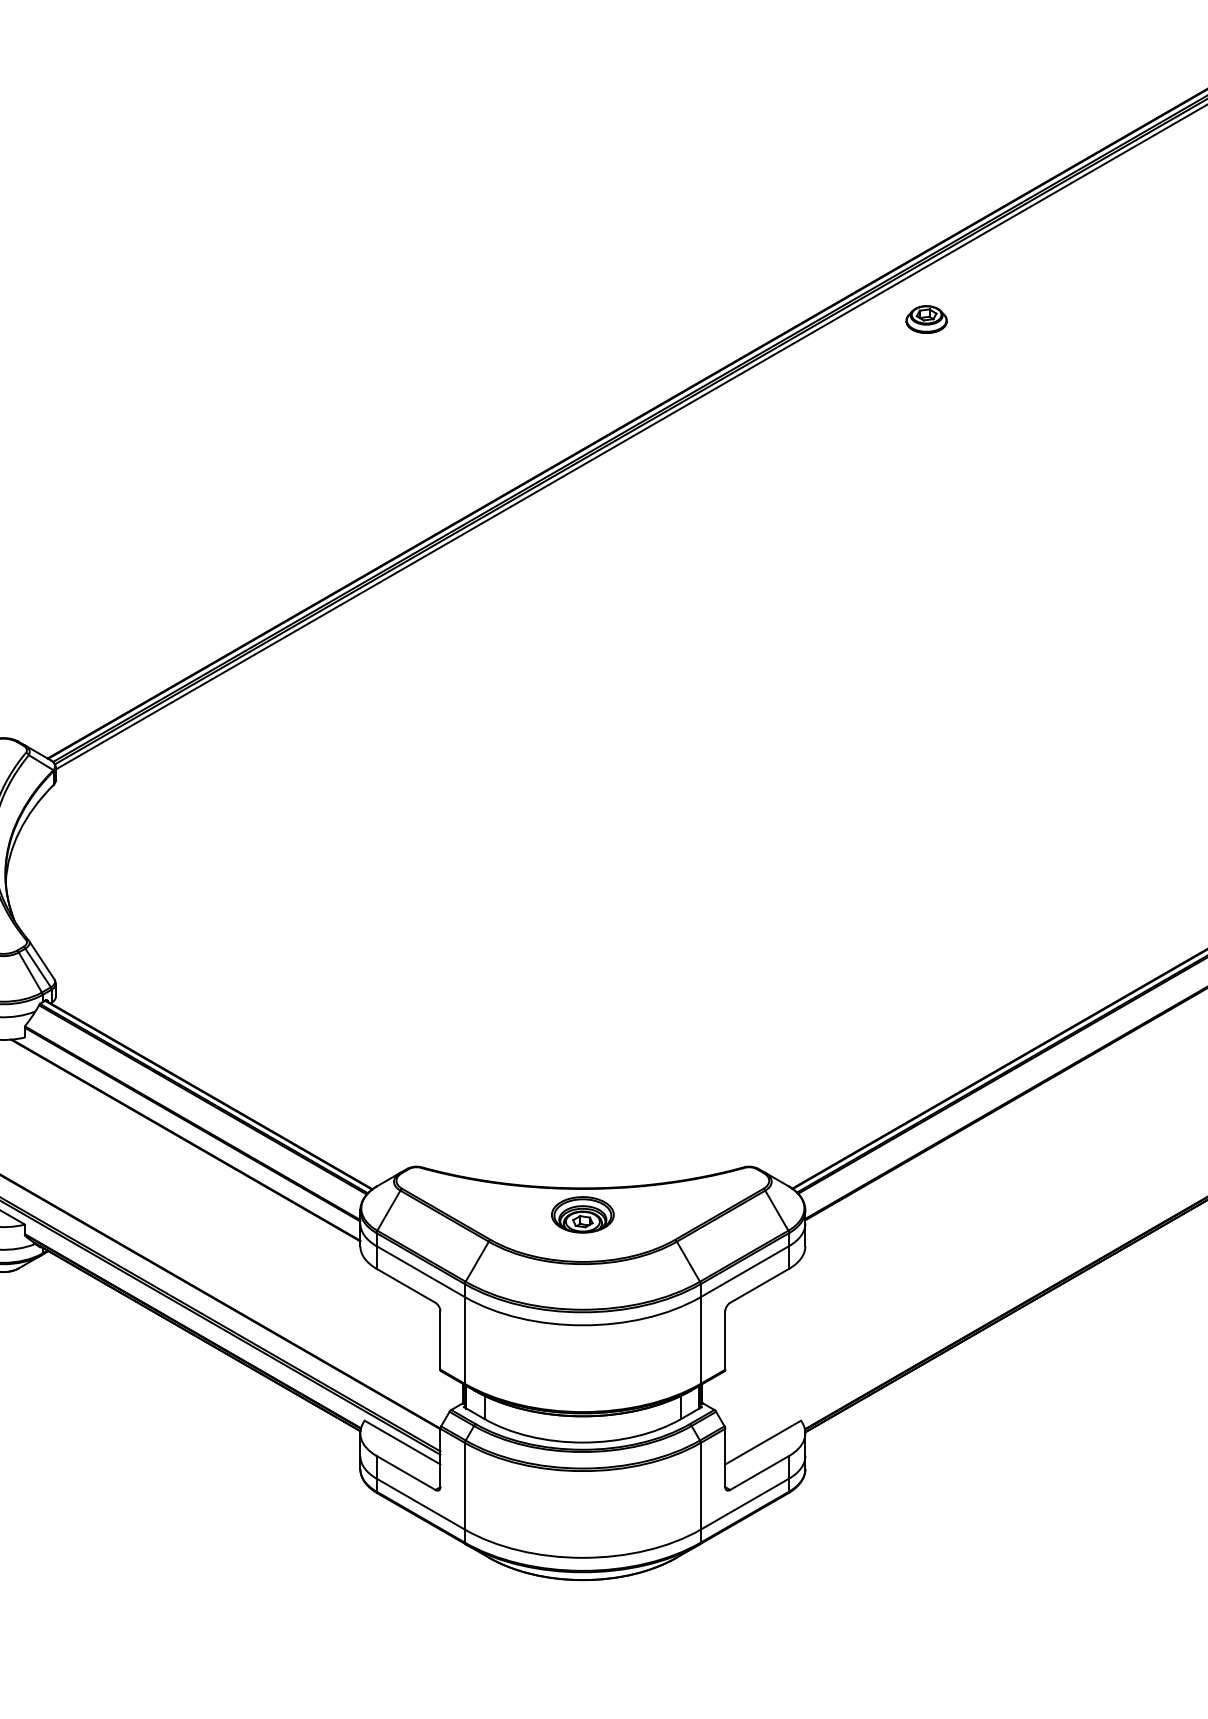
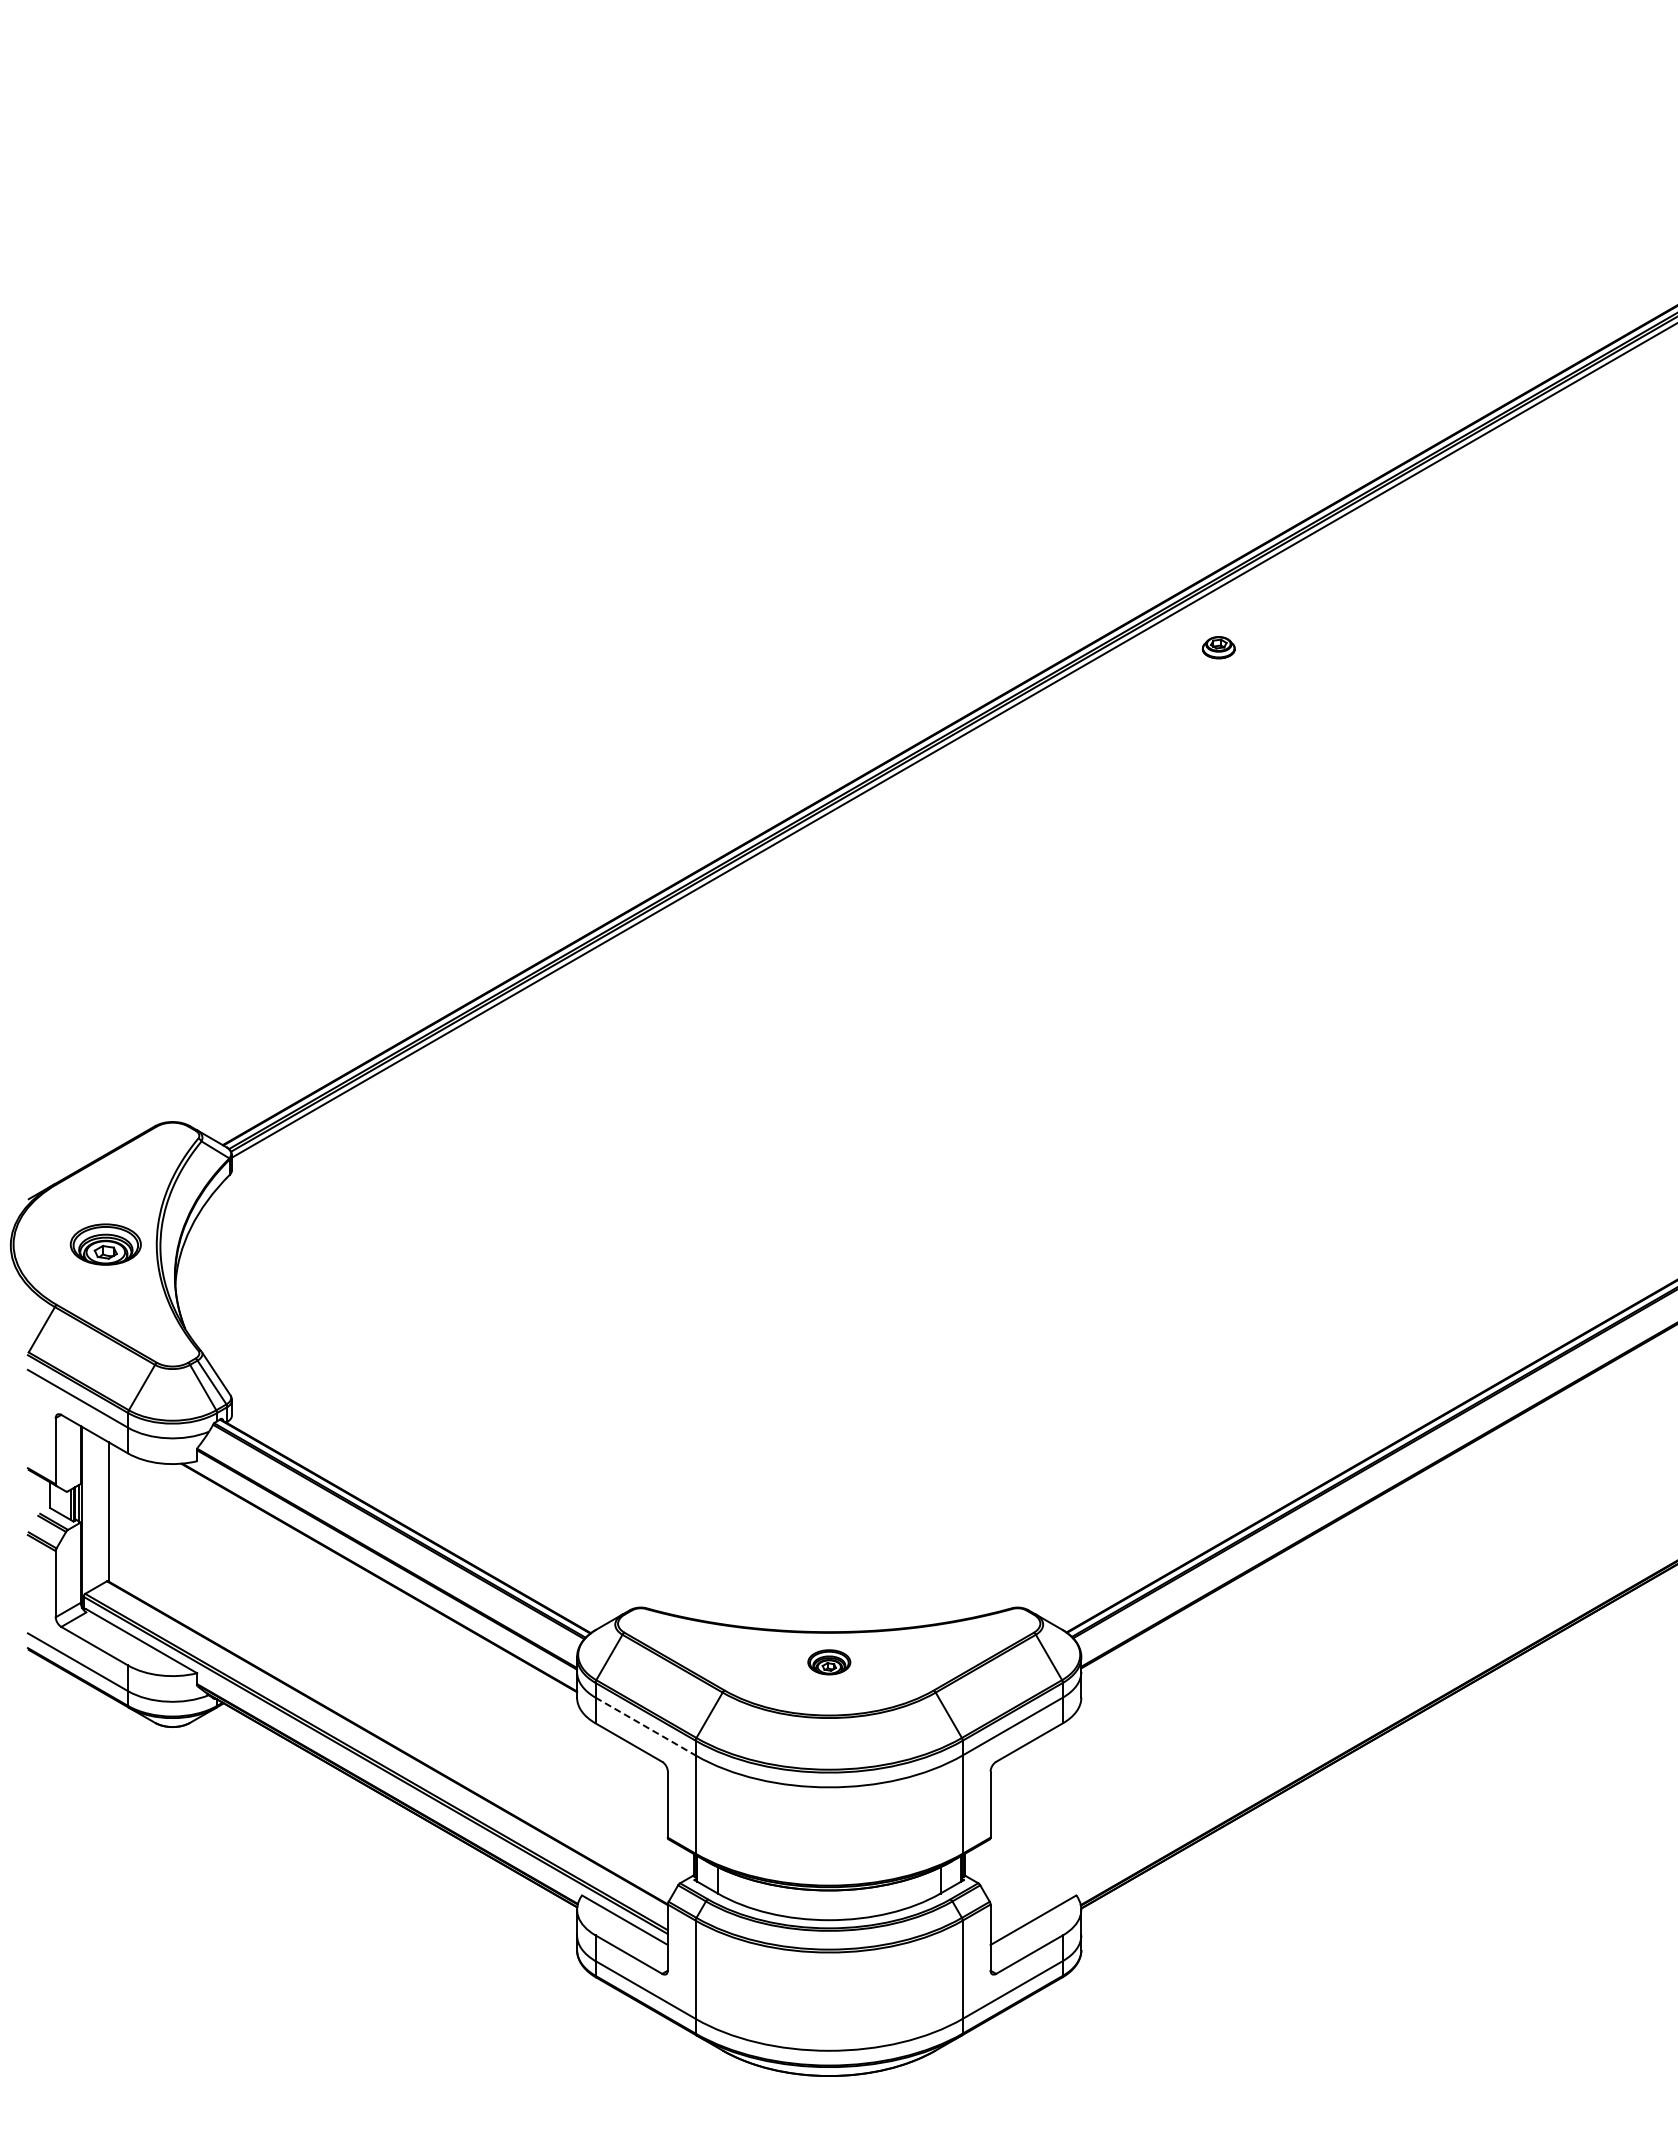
part: (926, 319) -> (1218, 647), size x0.7
part: (583, 1215) -> (829, 1662), size x0.6
line: (420, 1271) -> (645, 1726), solid -> dashed

